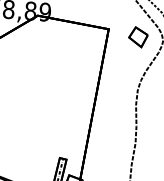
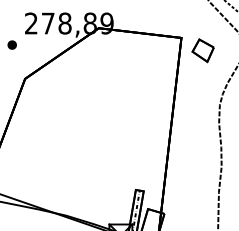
part: (137, 37) -> (202, 50), moved

